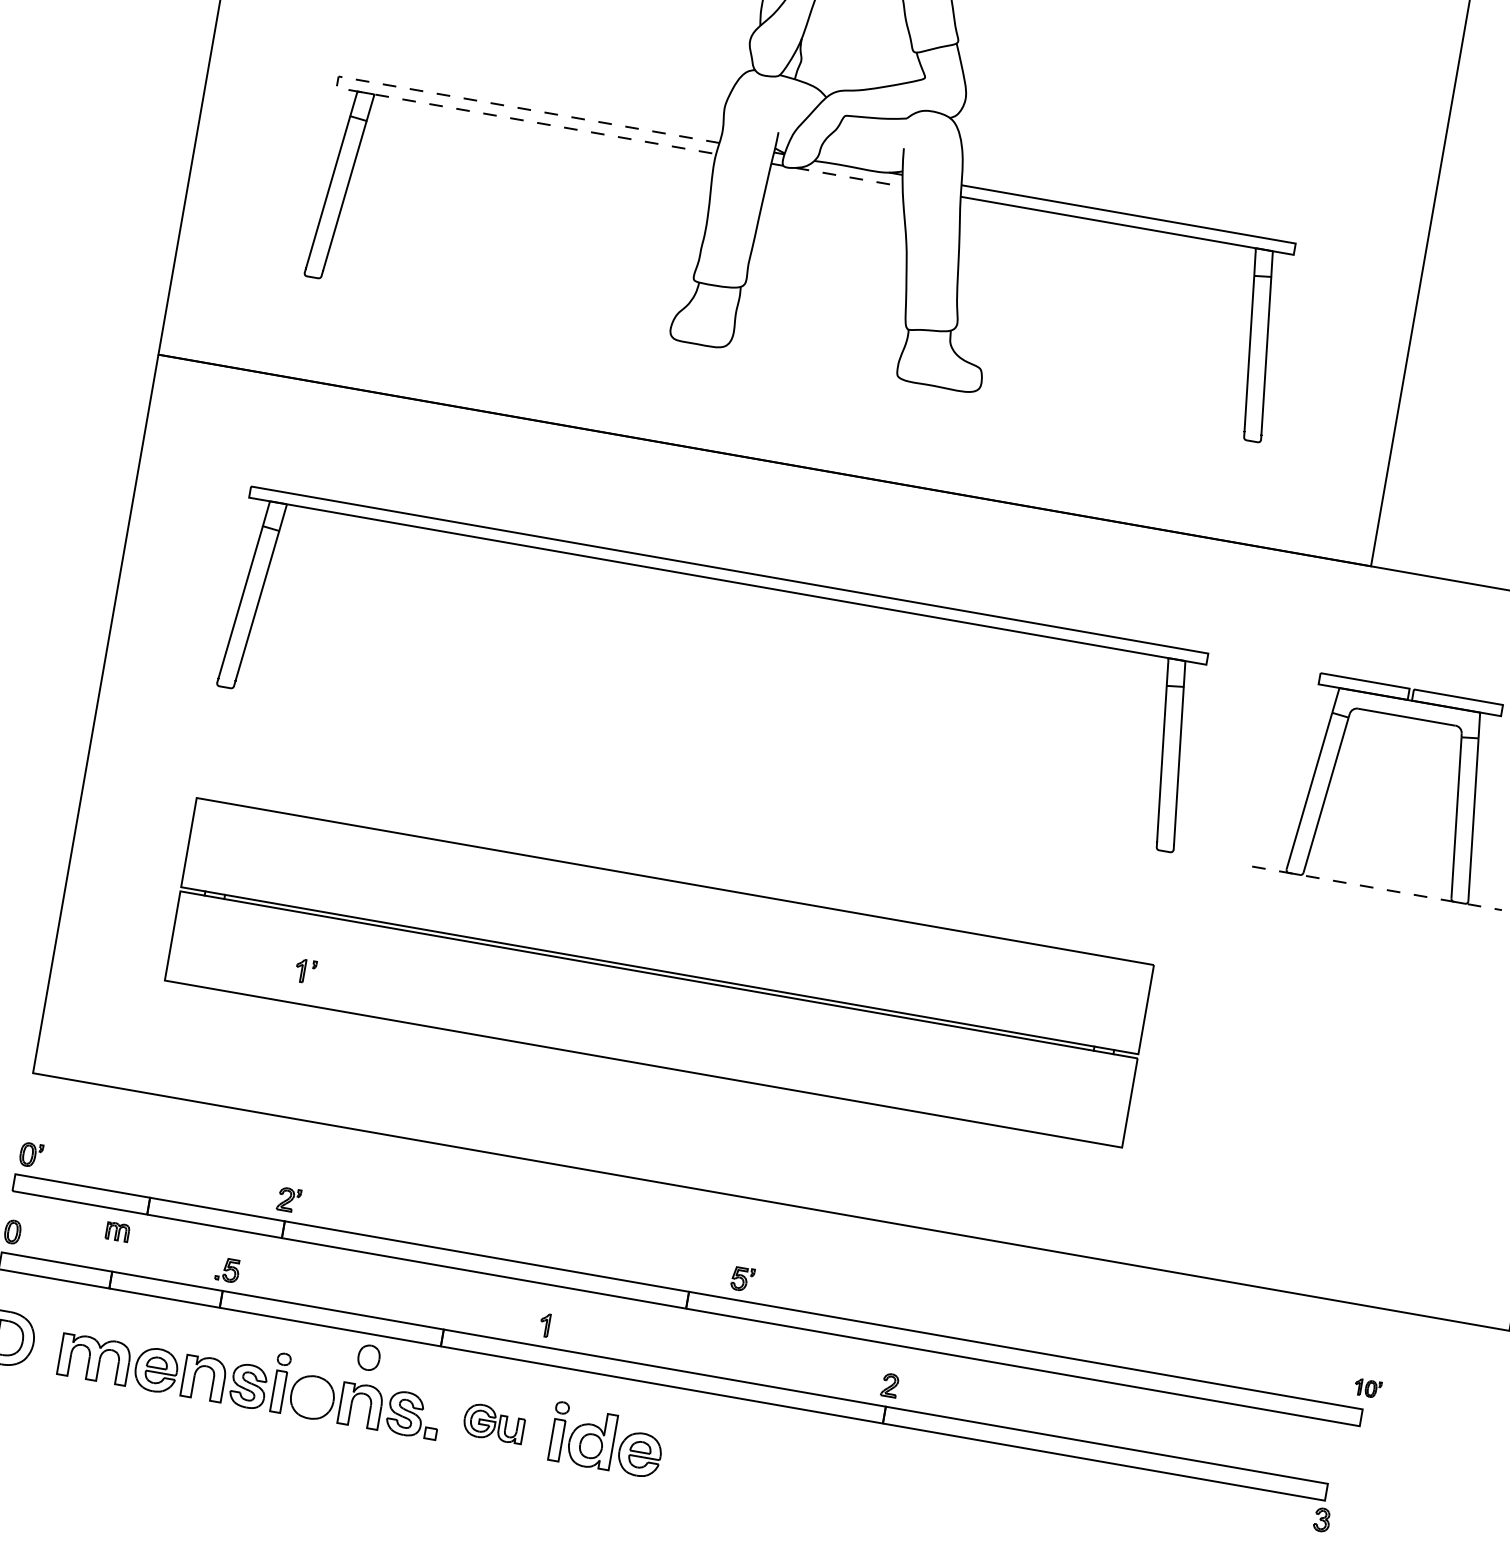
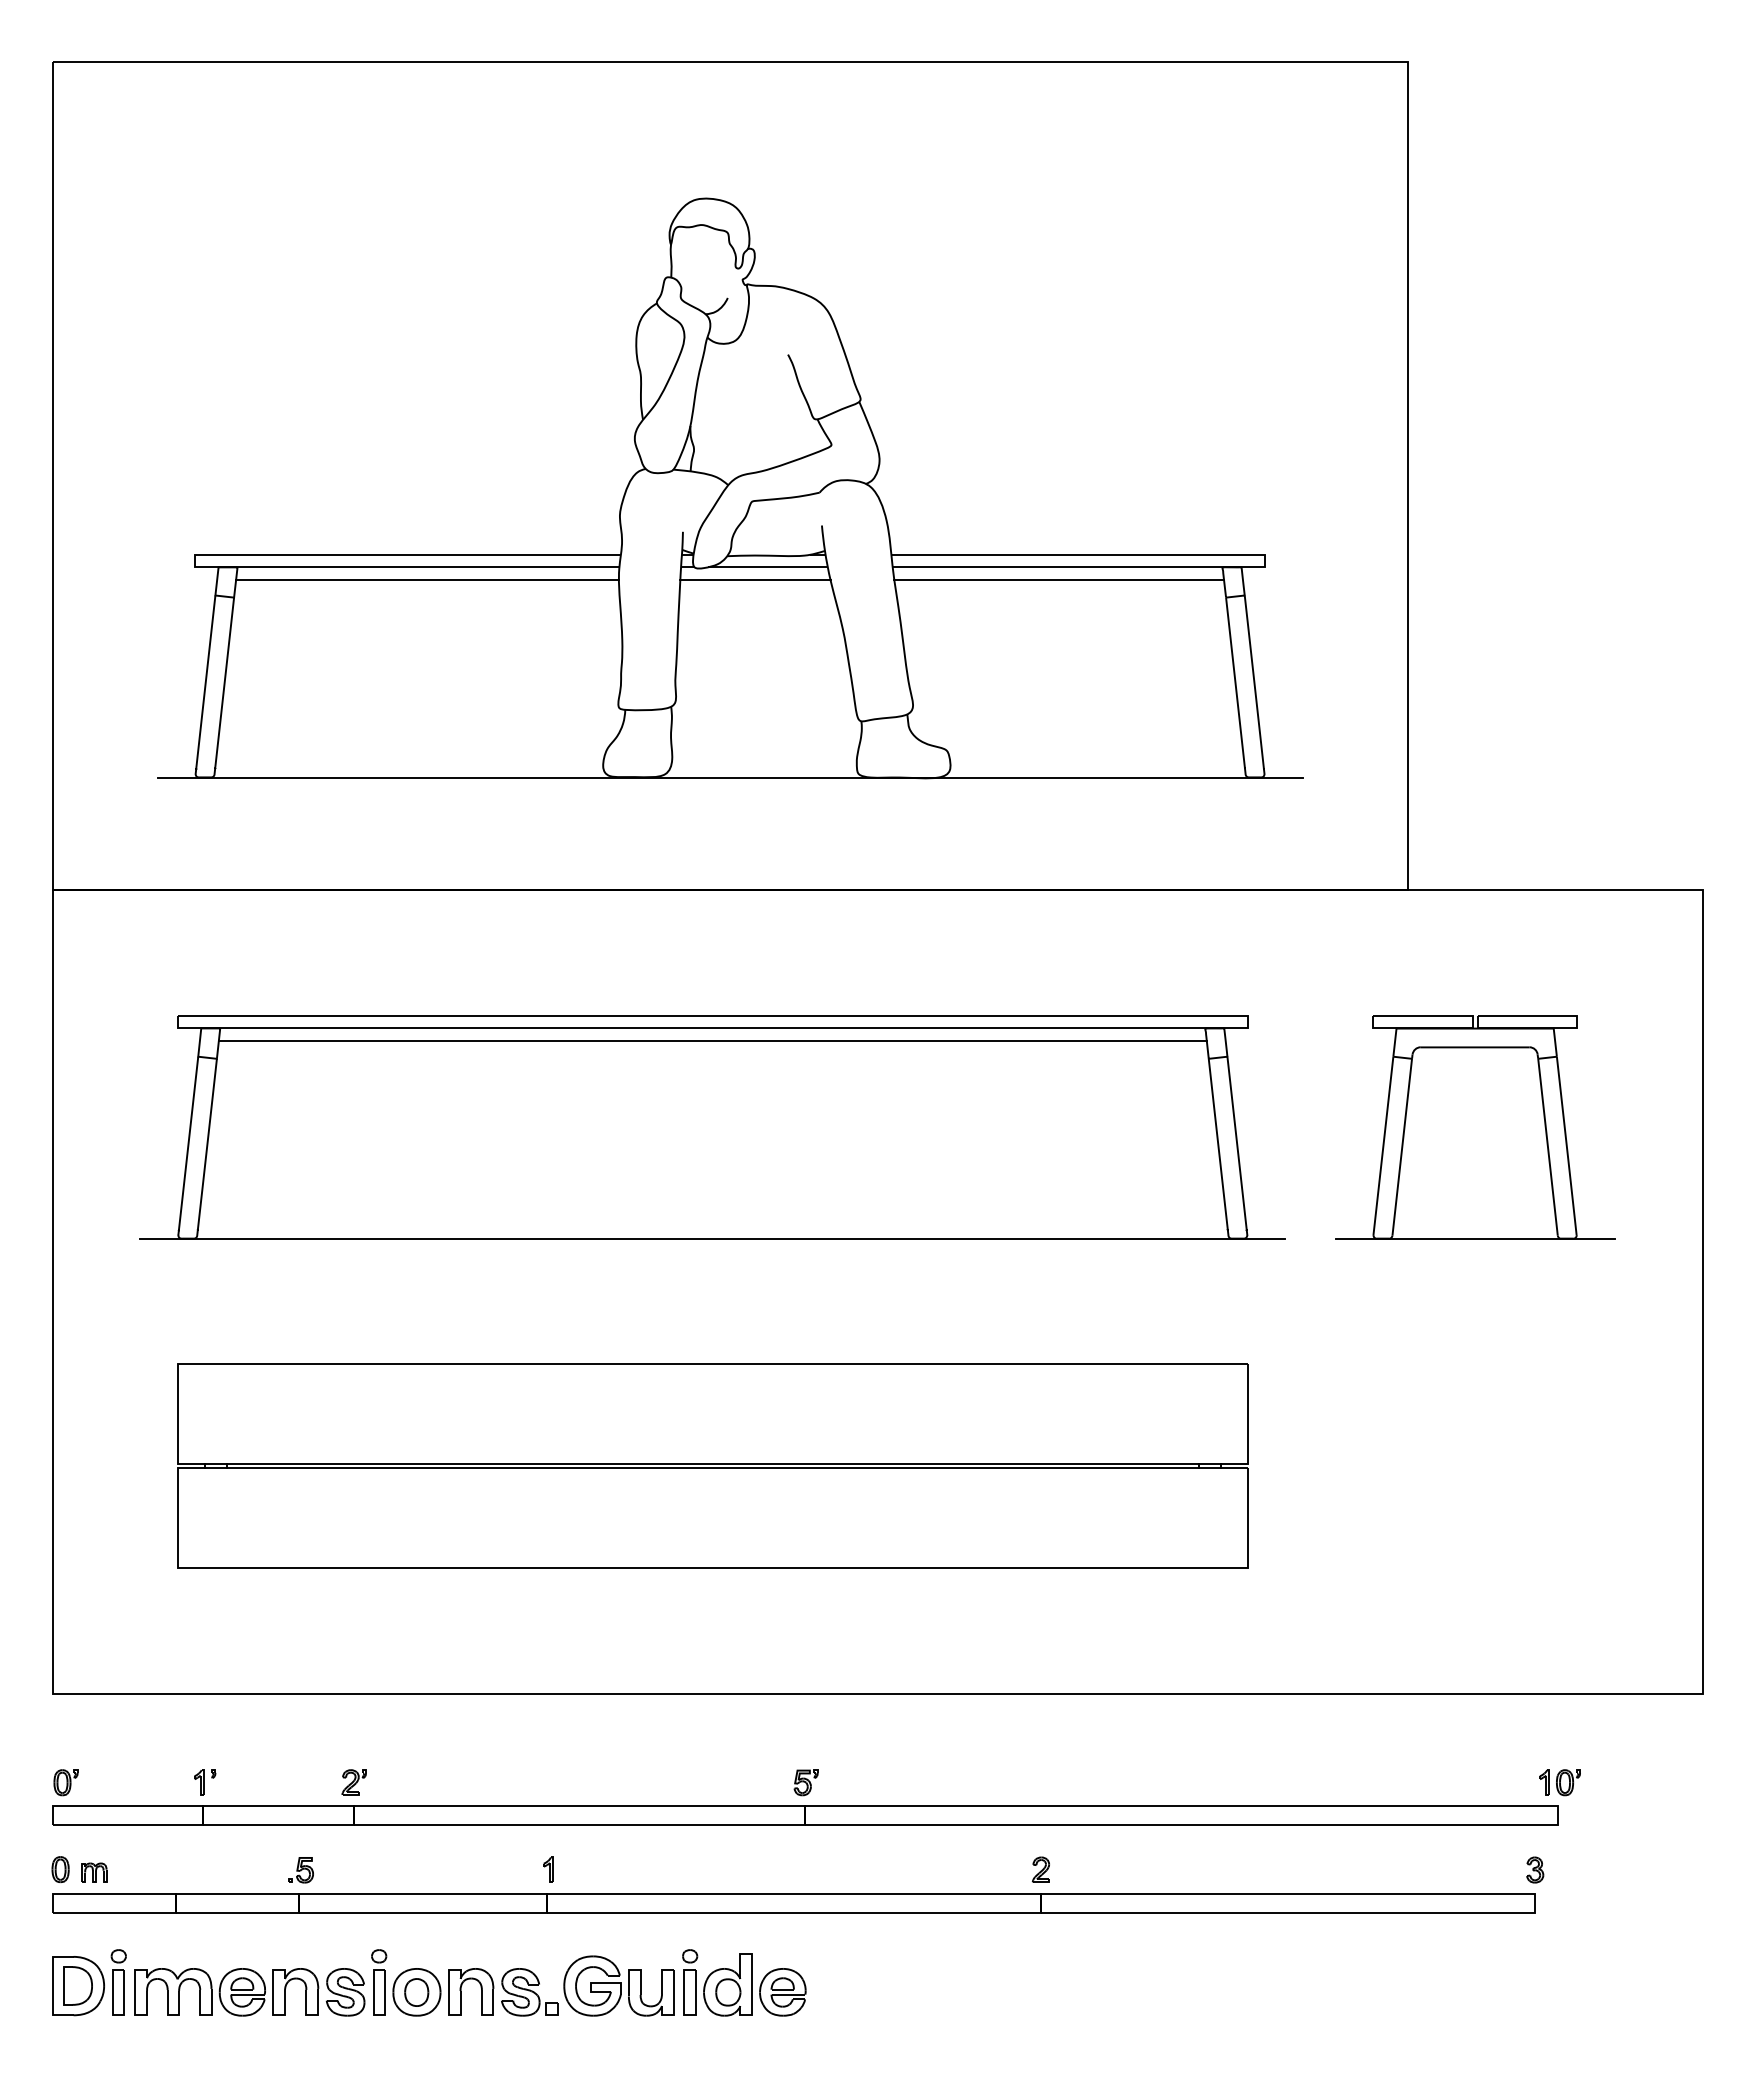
line: (337, 81) -> (195, 560), dashed -> solid
line: (542, 134) -> (427, 579), added
line: (849, 177) -> (768, 567), dashed -> solid
line: (836, 186) -> (755, 579), added
line: (1108, 233) -> (1059, 579), added
line: (781, 359) -> (729, 777), added
line: (725, 592) -> (712, 1041), added
line: (694, 769) -> (712, 1238), added
line: (1377, 888) -> (1475, 1238), dashed -> solid
part: (306, 971) -> (205, 1782), moved
part: (117, 1231) -> (94, 1872), moved
part: (742, 1279) -> (805, 1782), moved
part: (545, 1324) -> (548, 1869), moved
part: (46, 1342) -> (118, 1982), added
part: (368, 1357) -> (416, 1992), moved
part: (1367, 1388) -> (1559, 1782), size x1.43
part: (493, 1422) -> (618, 1985), size x1.67
part: (1322, 1519) -> (1535, 1869), moved

